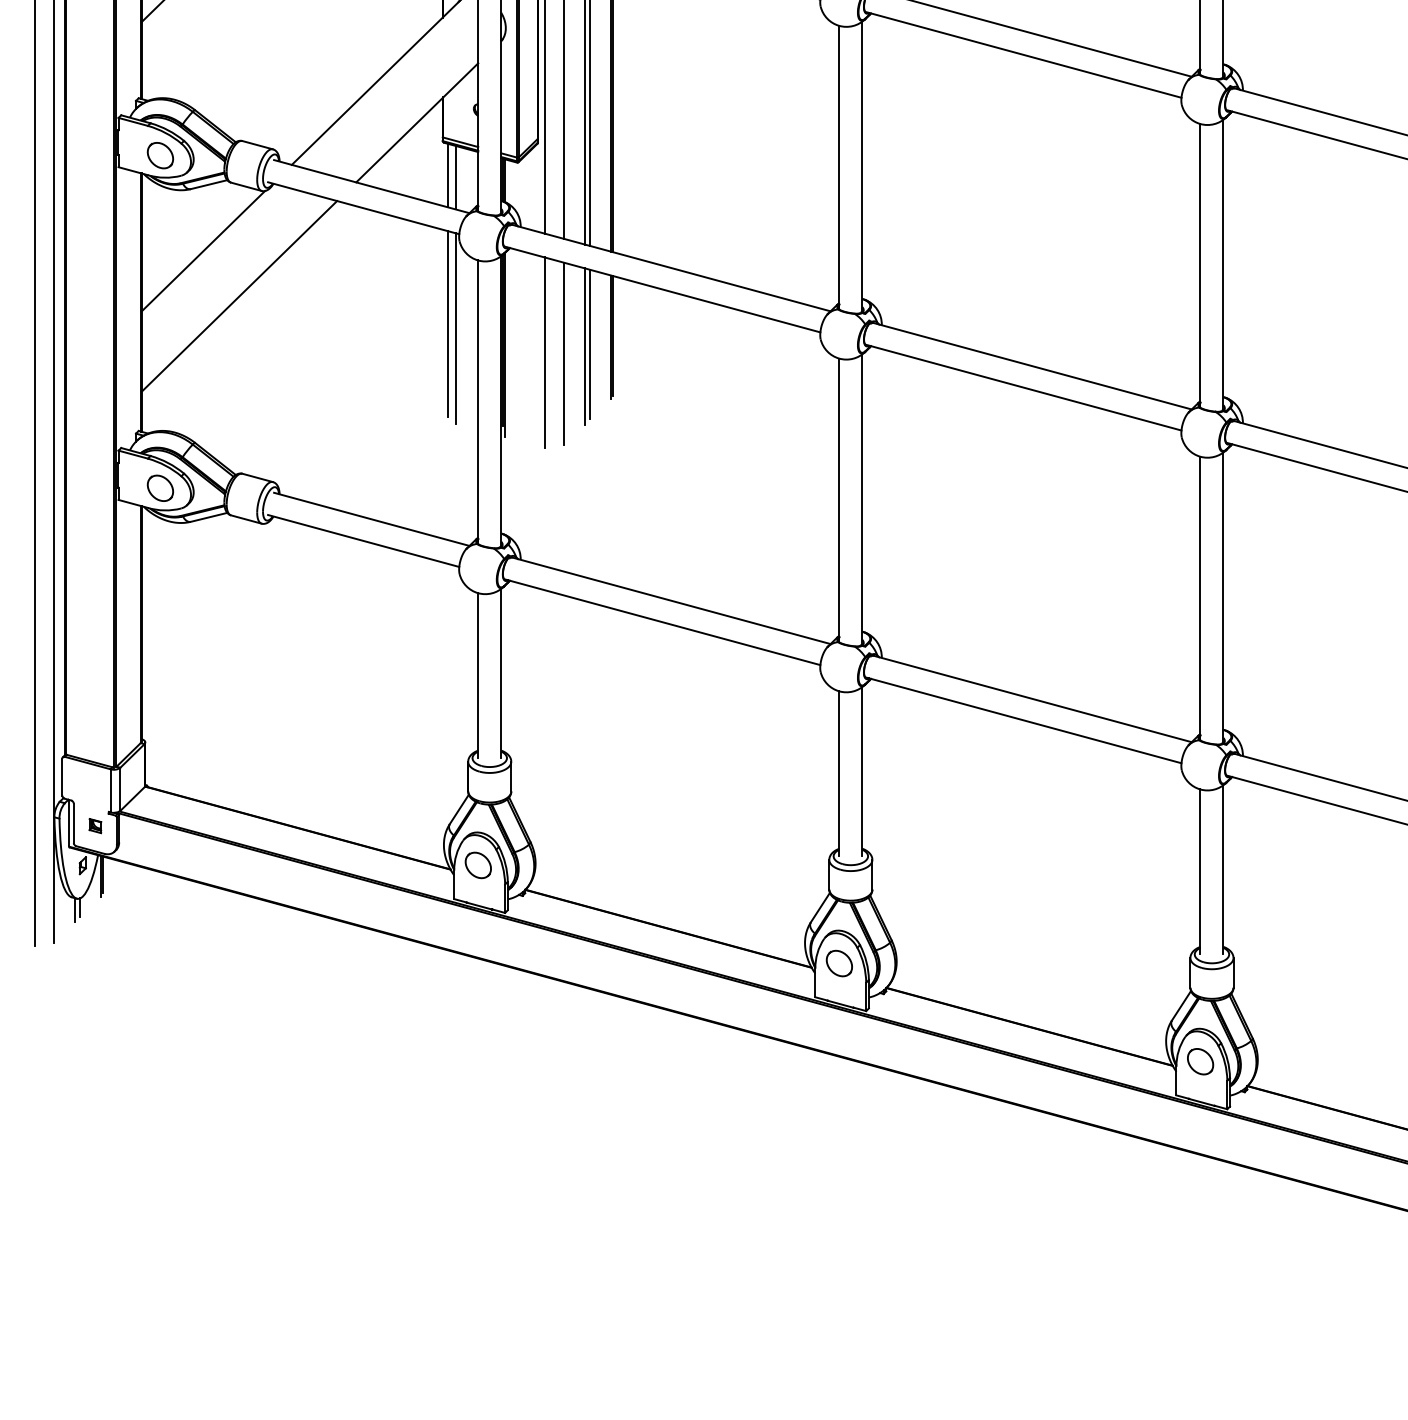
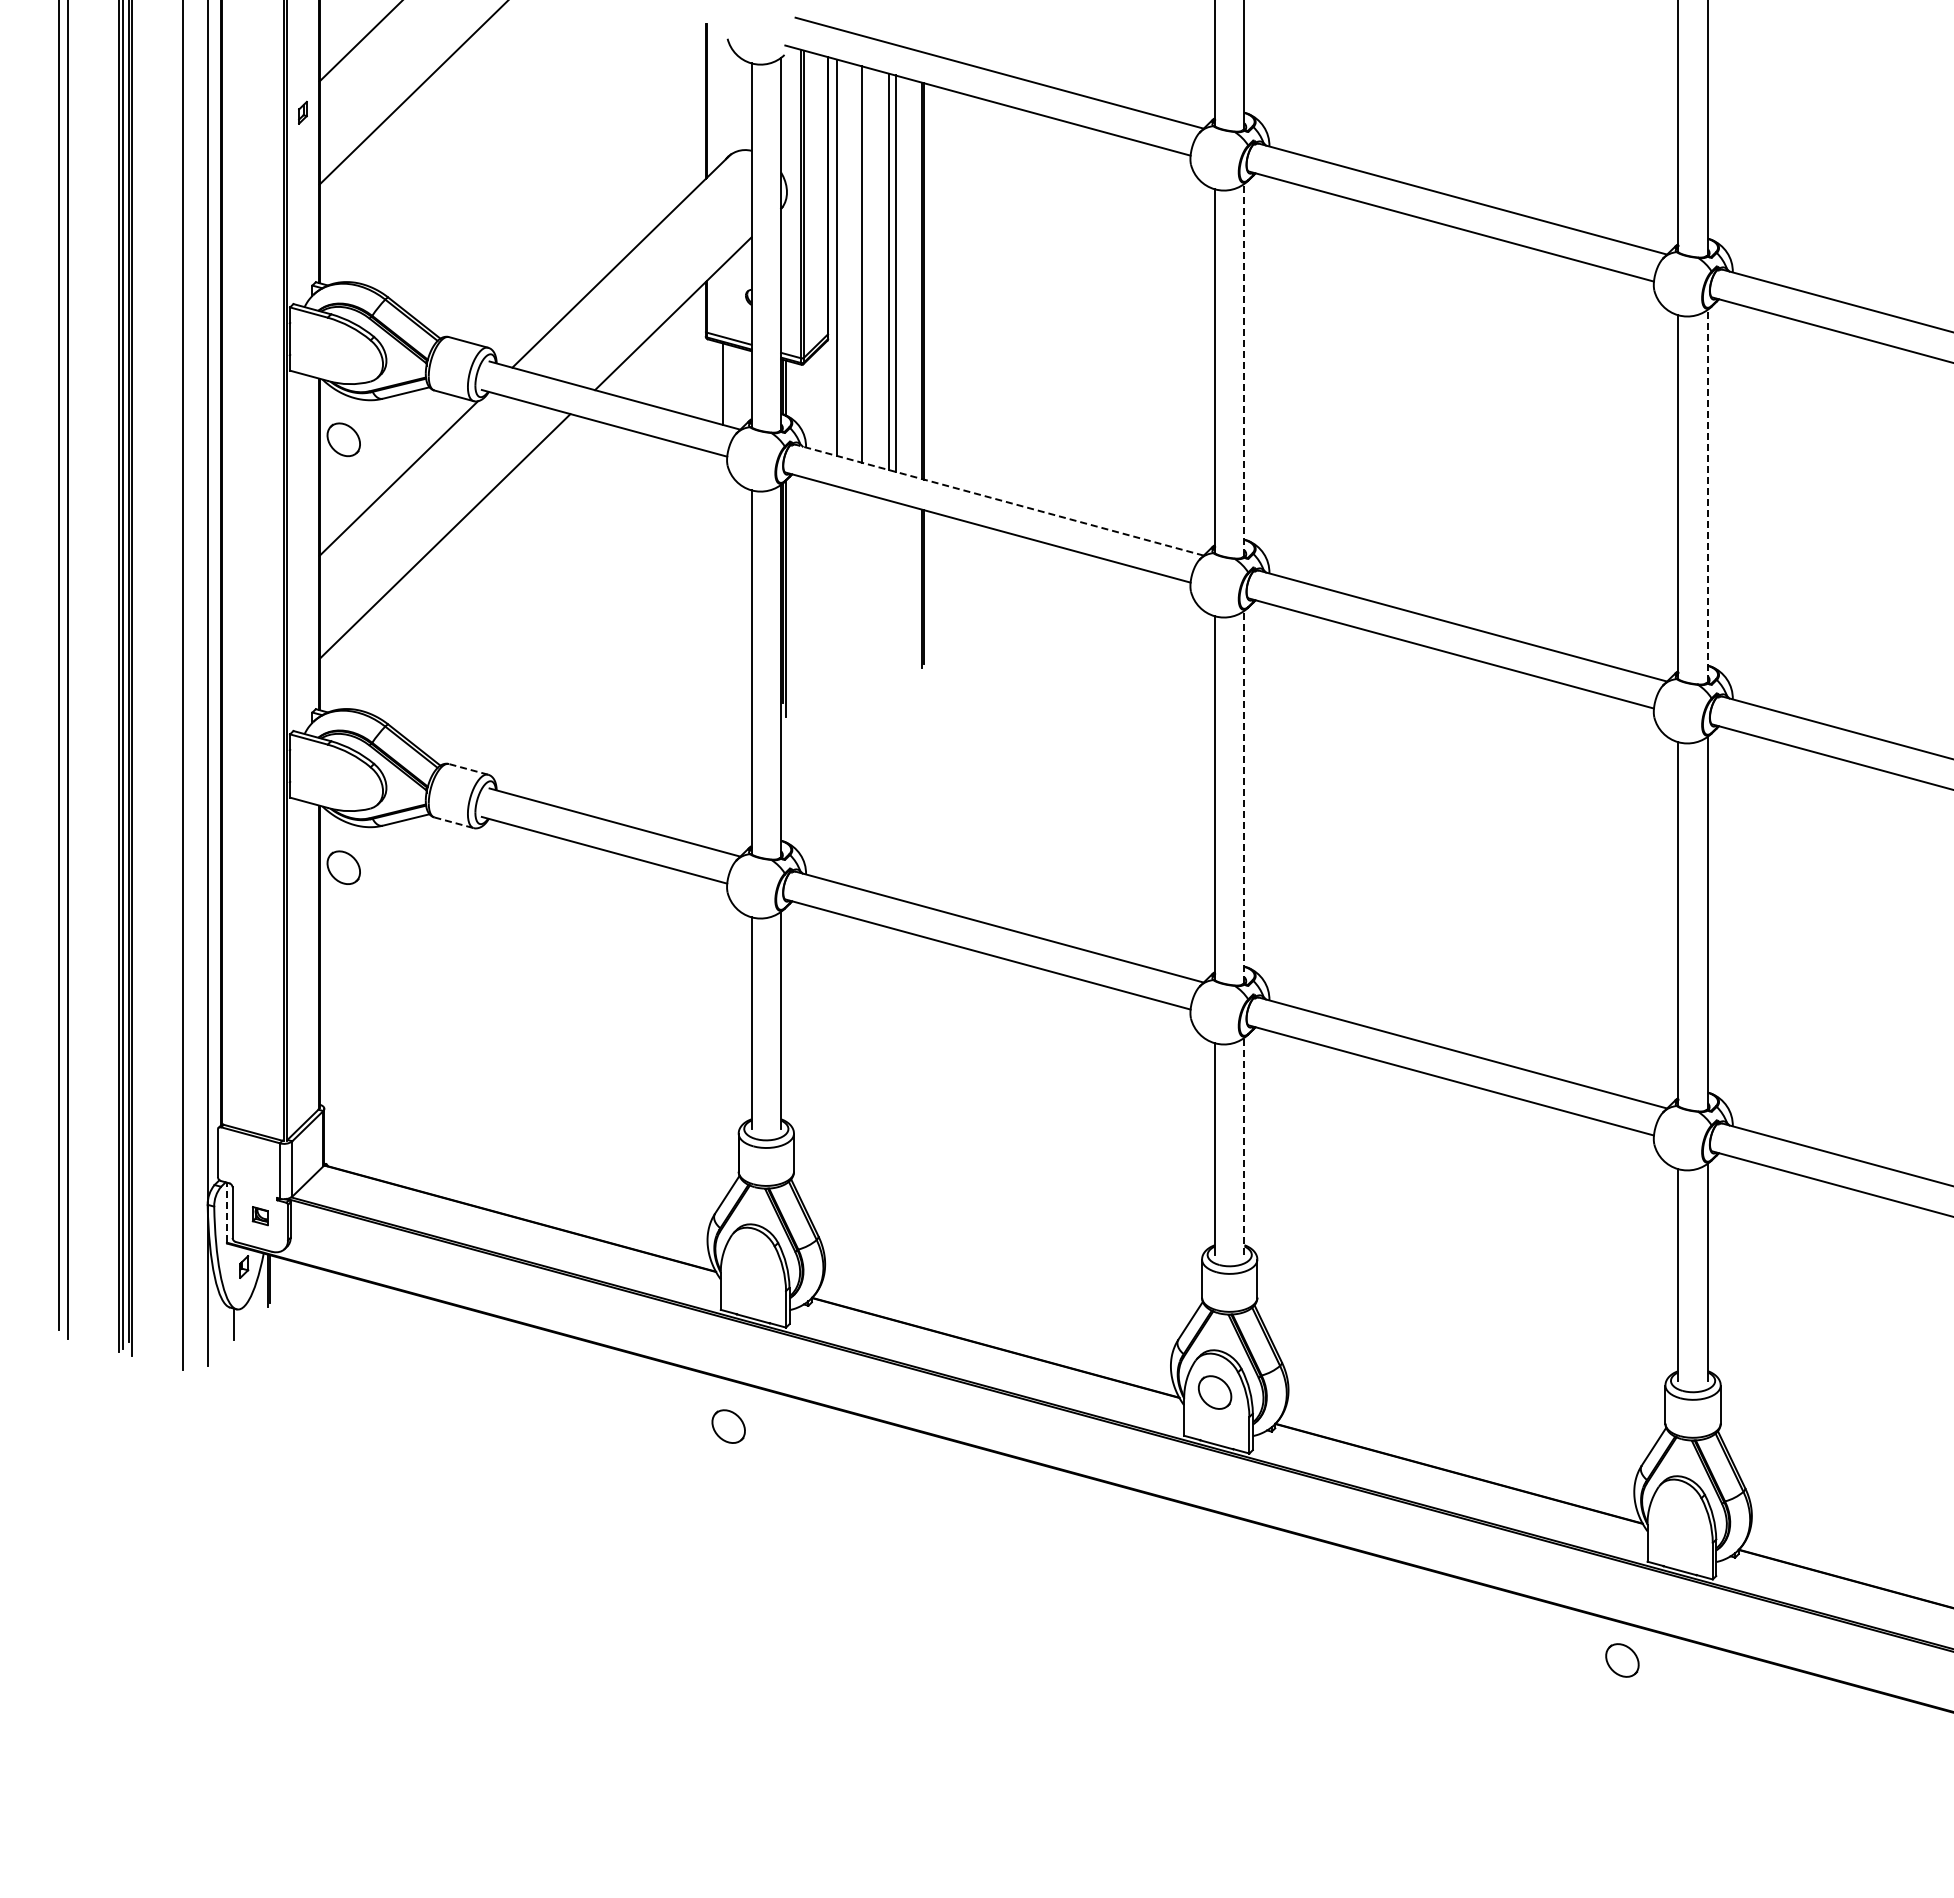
part: (160, 155) -> (343, 439), moved
line: (862, 166) -> (1244, 369), solid -> dashed
line: (447, 175) -> (712, 381), removed
line: (1223, 264) -> (1707, 495), solid -> dashed
line: (671, 268) -> (999, 500), solid -> dashed
line: (447, 323) -> (712, 571), removed
line: (455, 328) -> (722, 577), removed
line: (590, 344) -> (895, 598), removed
line: (584, 346) -> (888, 600), removed
line: (544, 352) -> (836, 608), removed
line: (563, 354) -> (861, 610), removed
line: (257, 478) -> (468, 769), solid -> dashed
part: (160, 488) -> (343, 867), moved
line: (862, 499) -> (1244, 796), solid -> dashed
line: (246, 519) -> (454, 822), solid -> dashed
line: (862, 771) -> (1244, 1146), solid -> dashed
line: (69, 823) -> (226, 1212), solid -> dashed
part: (478, 865) -> (728, 1426), moved
line: (80, 907) -> (241, 1320), removed
part: (1200, 1061) -> (1622, 1660), moved

